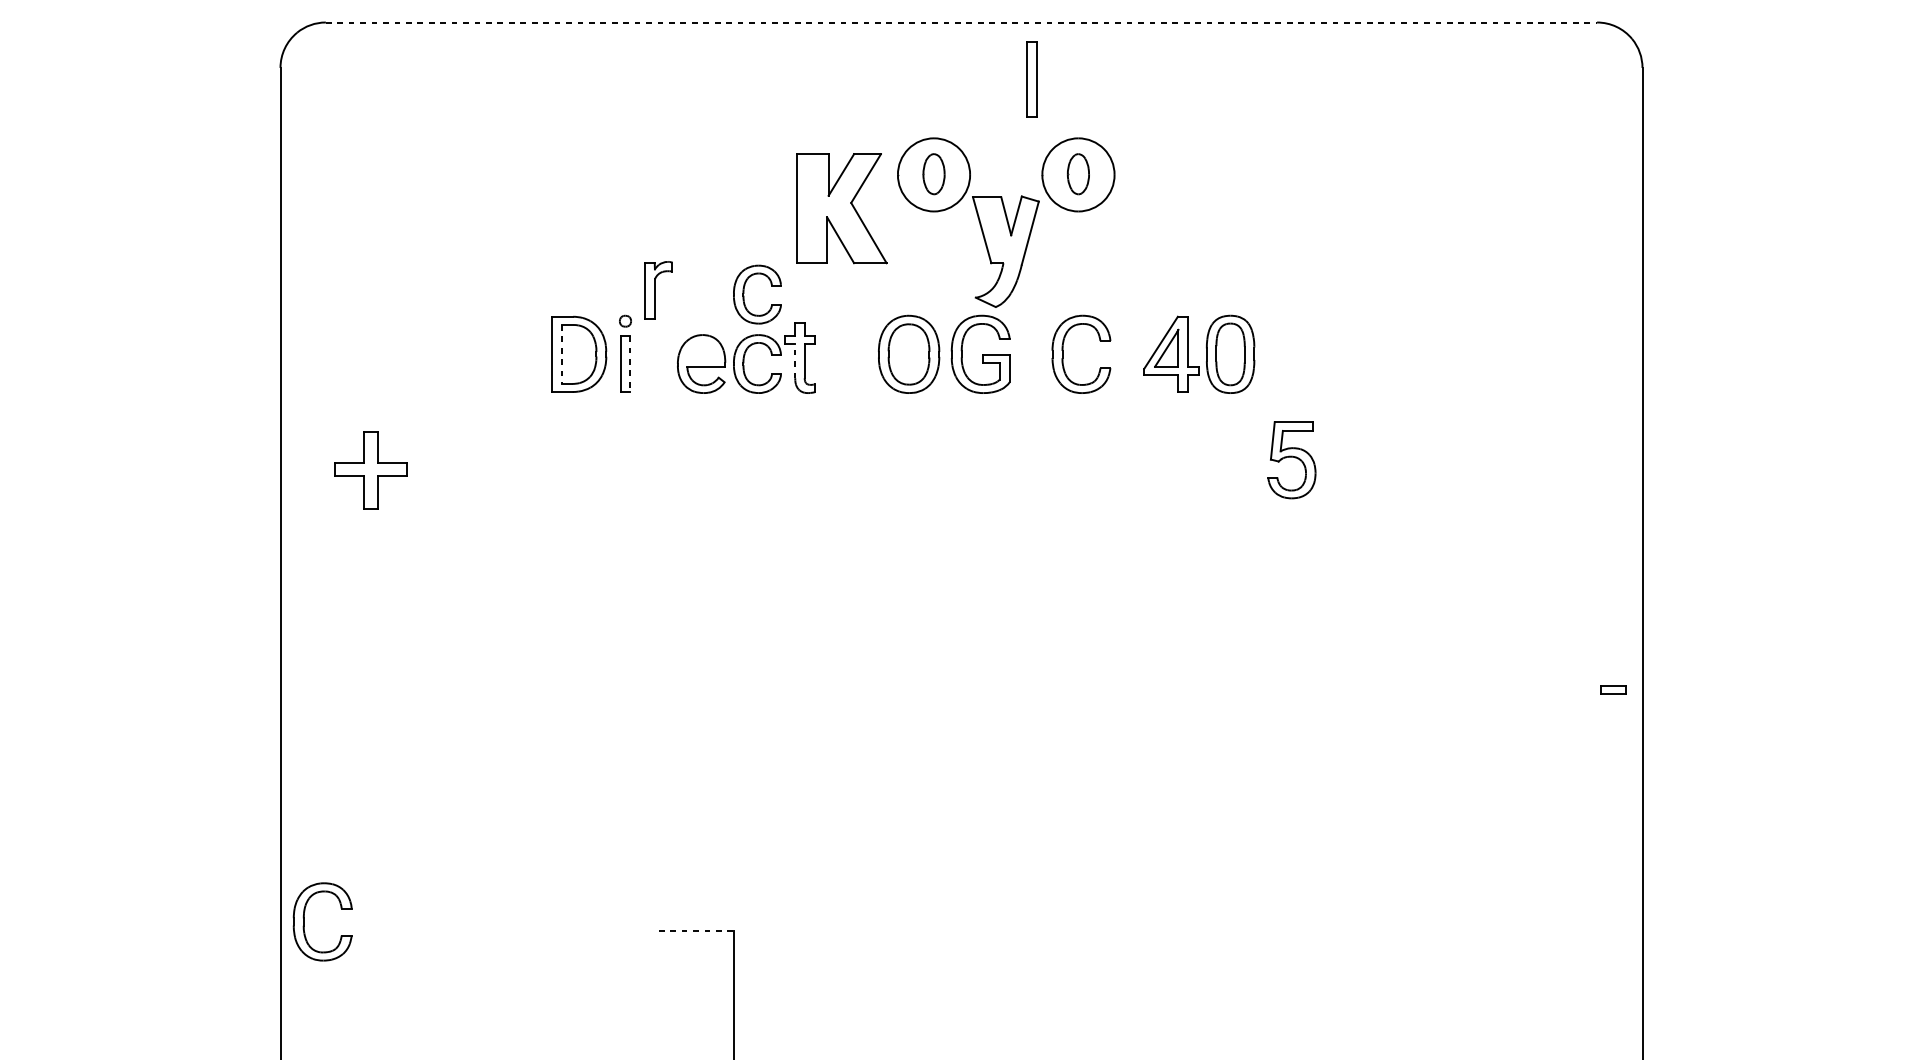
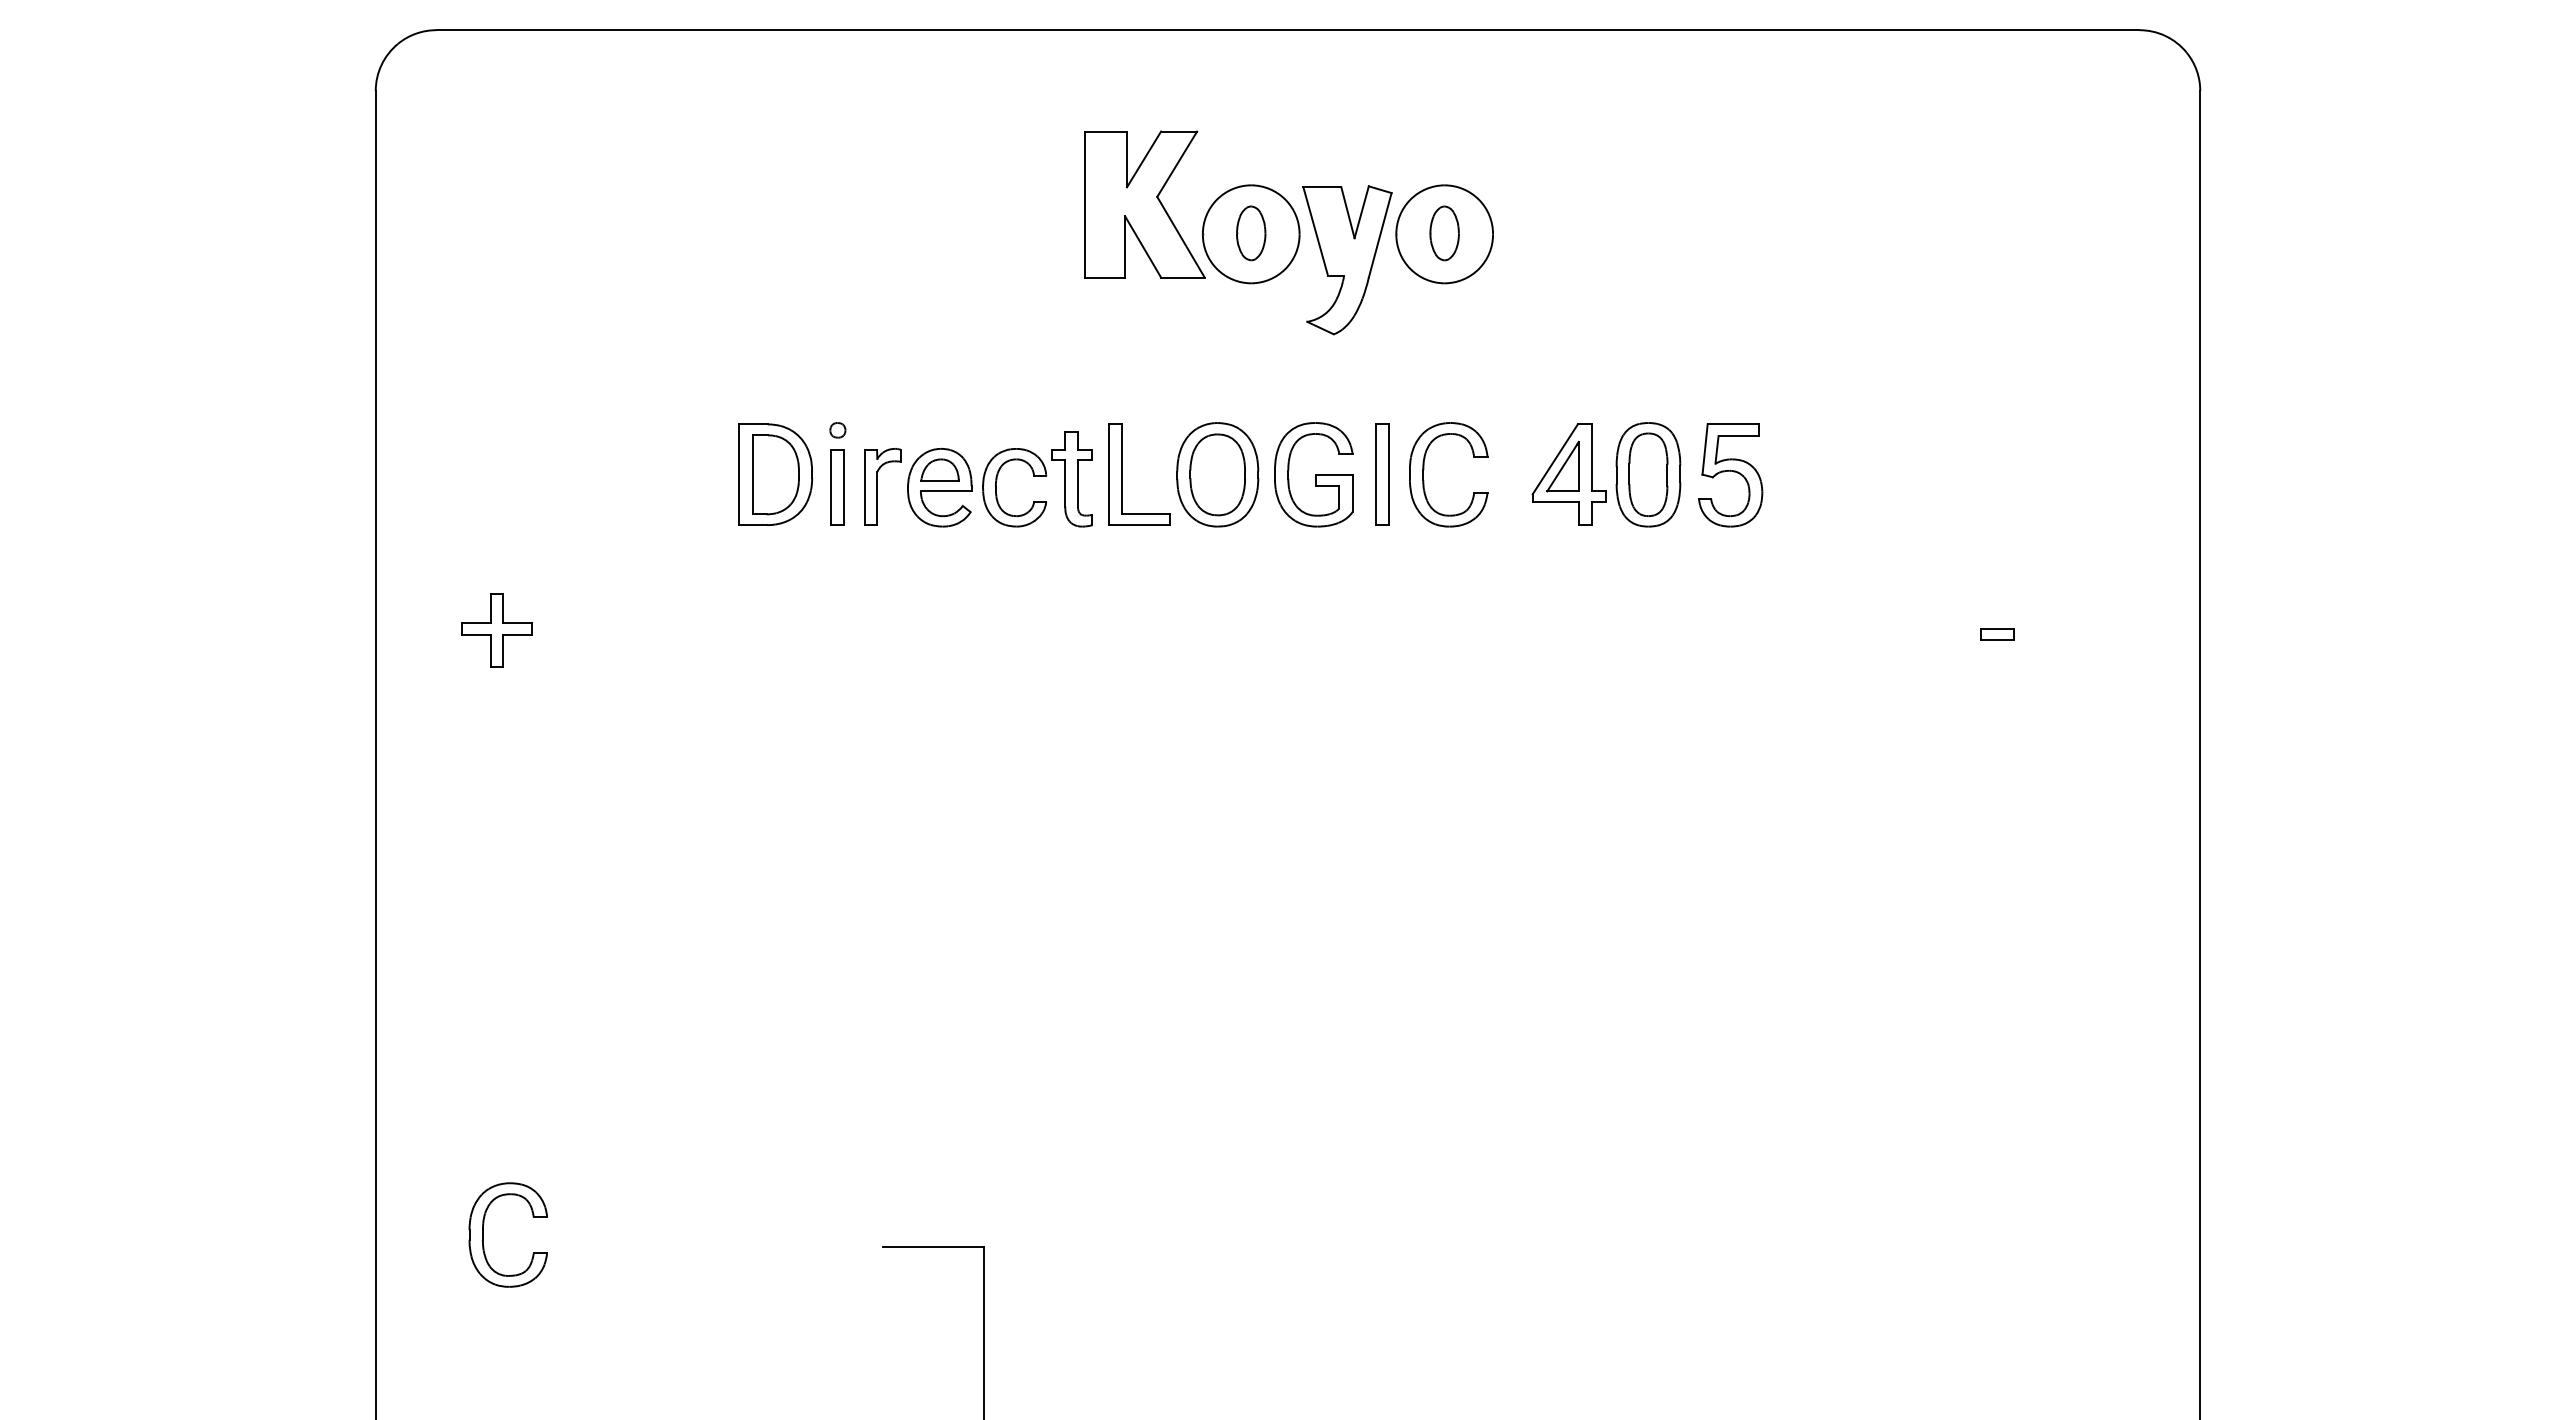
line: (961, 22) -> (1288, 30), dashed -> solid
part: (1032, 79) -> (1382, 474), moved
part: (841, 208) -> (1144, 204), moved
part: (1005, 251) -> (1347, 260), moved
part: (658, 290) -> (882, 486), moved
part: (743, 294) -> (996, 394), removed
part: (701, 350) -> (939, 469), added
line: (561, 354) -> (752, 475), dashed -> solid
part: (837, 354) -> (1122, 474), added
line: (795, 360) -> (1065, 482), dashed -> solid
line: (630, 364) -> (844, 488), dashed -> solid
part: (1291, 460) -> (1730, 475), moved
part: (370, 470) -> (496, 630), size x0.71
part: (1613, 690) -> (1997, 634), moved
part: (304, 921) -> (483, 1234), moved
line: (696, 930) -> (933, 1246), dashed -> solid

